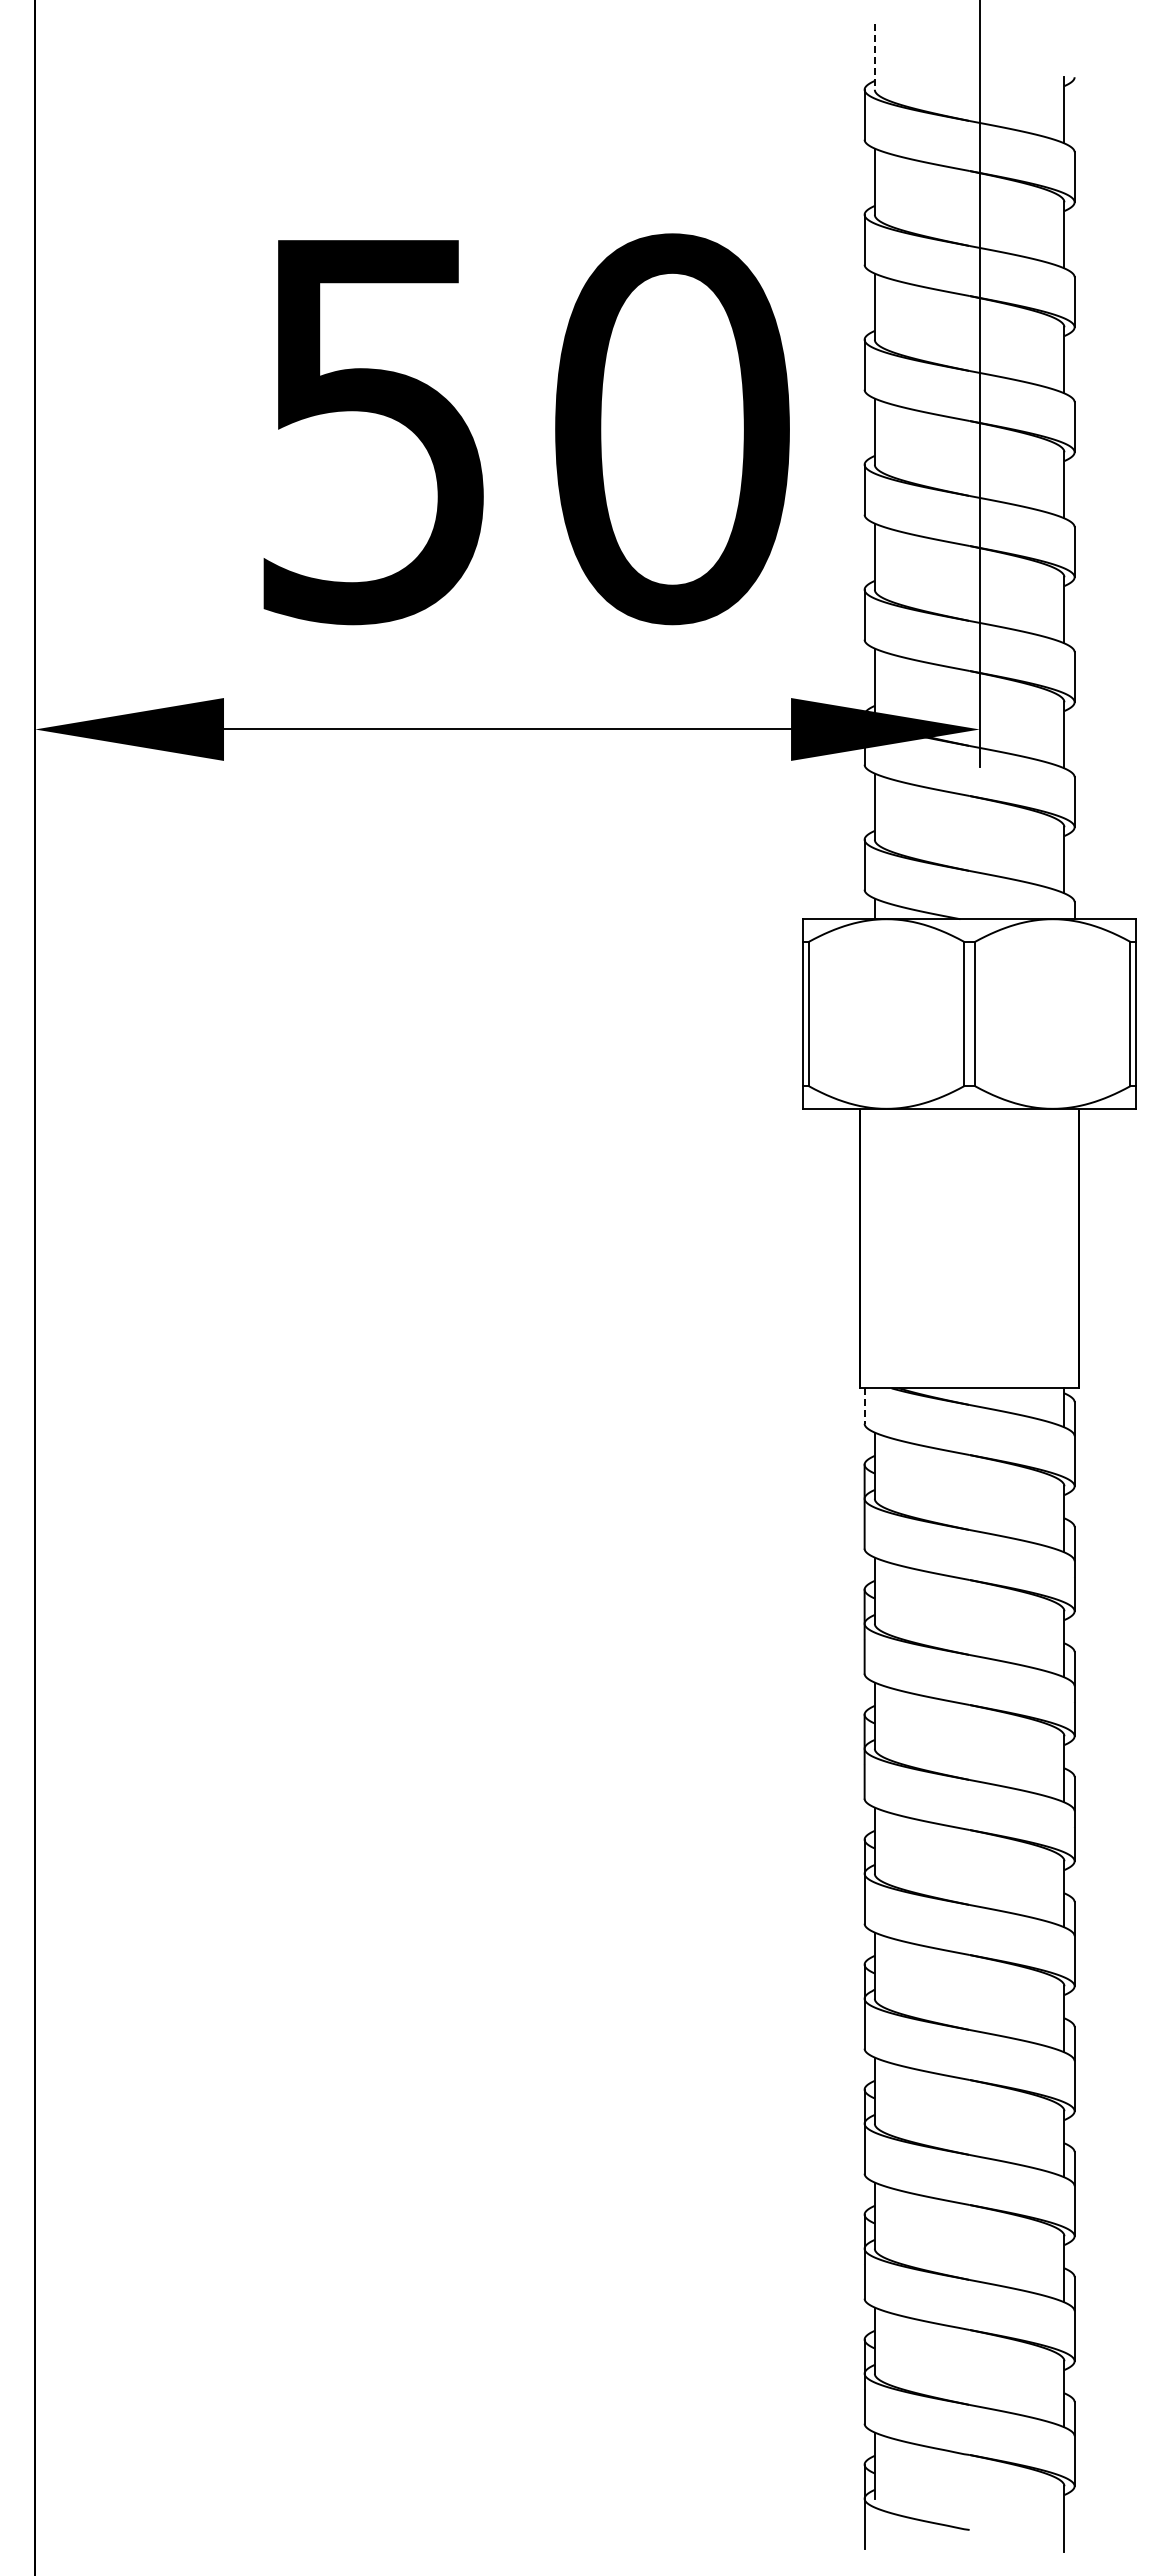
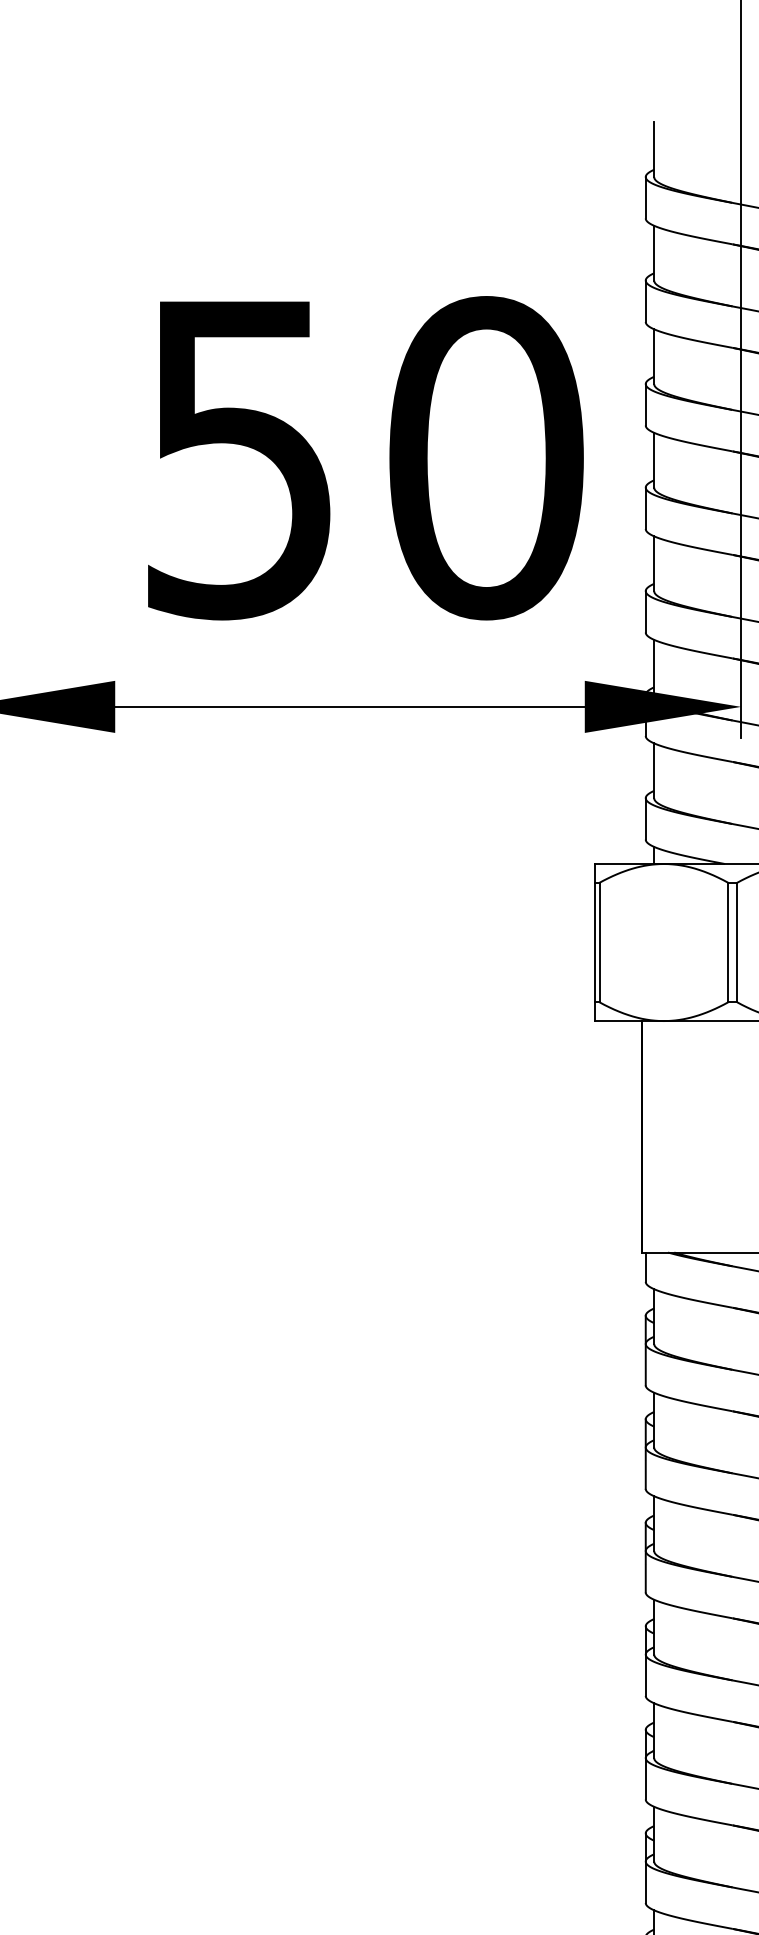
line: (874, 57) -> (653, 150), dashed -> solid
line: (864, 1406) -> (645, 1267), dashed -> solid

